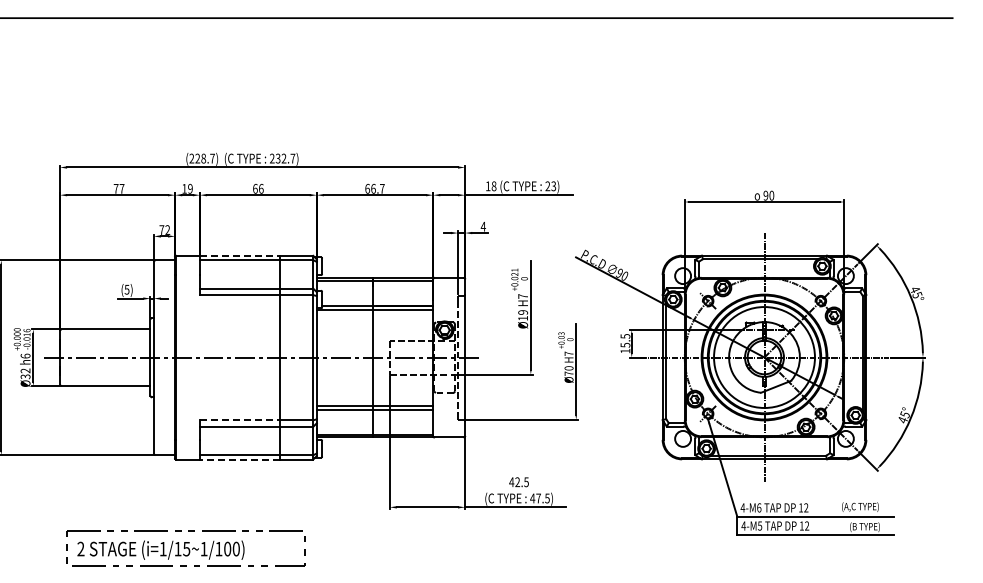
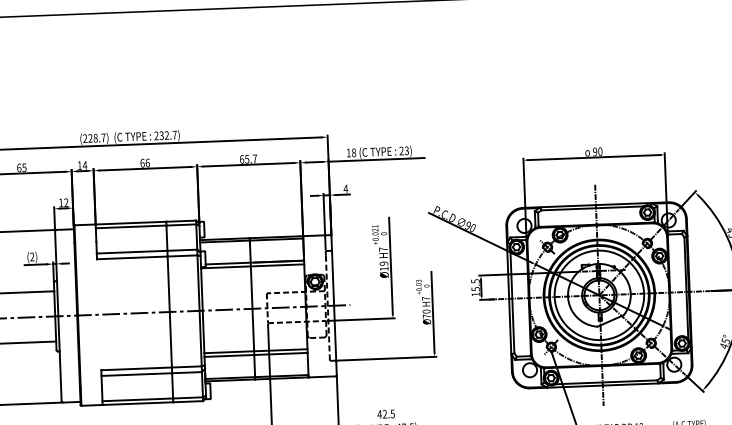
text: (118, 188) -> (21, 167), 77 -> 65
text: (190, 188) -> (85, 165), 19 -> 14
text: (373, 188) -> (247, 158), 66.7 -> 65.7
text: (161, 229) -> (60, 202), 72 -> 12
line: (239, 255) -> (130, 222), dashed -> solid
text: (126, 289) -> (31, 256), (5) -> (2)
line: (239, 420) -> (136, 369), dashed -> solid
line: (239, 459) -> (137, 403), dashed -> solid

